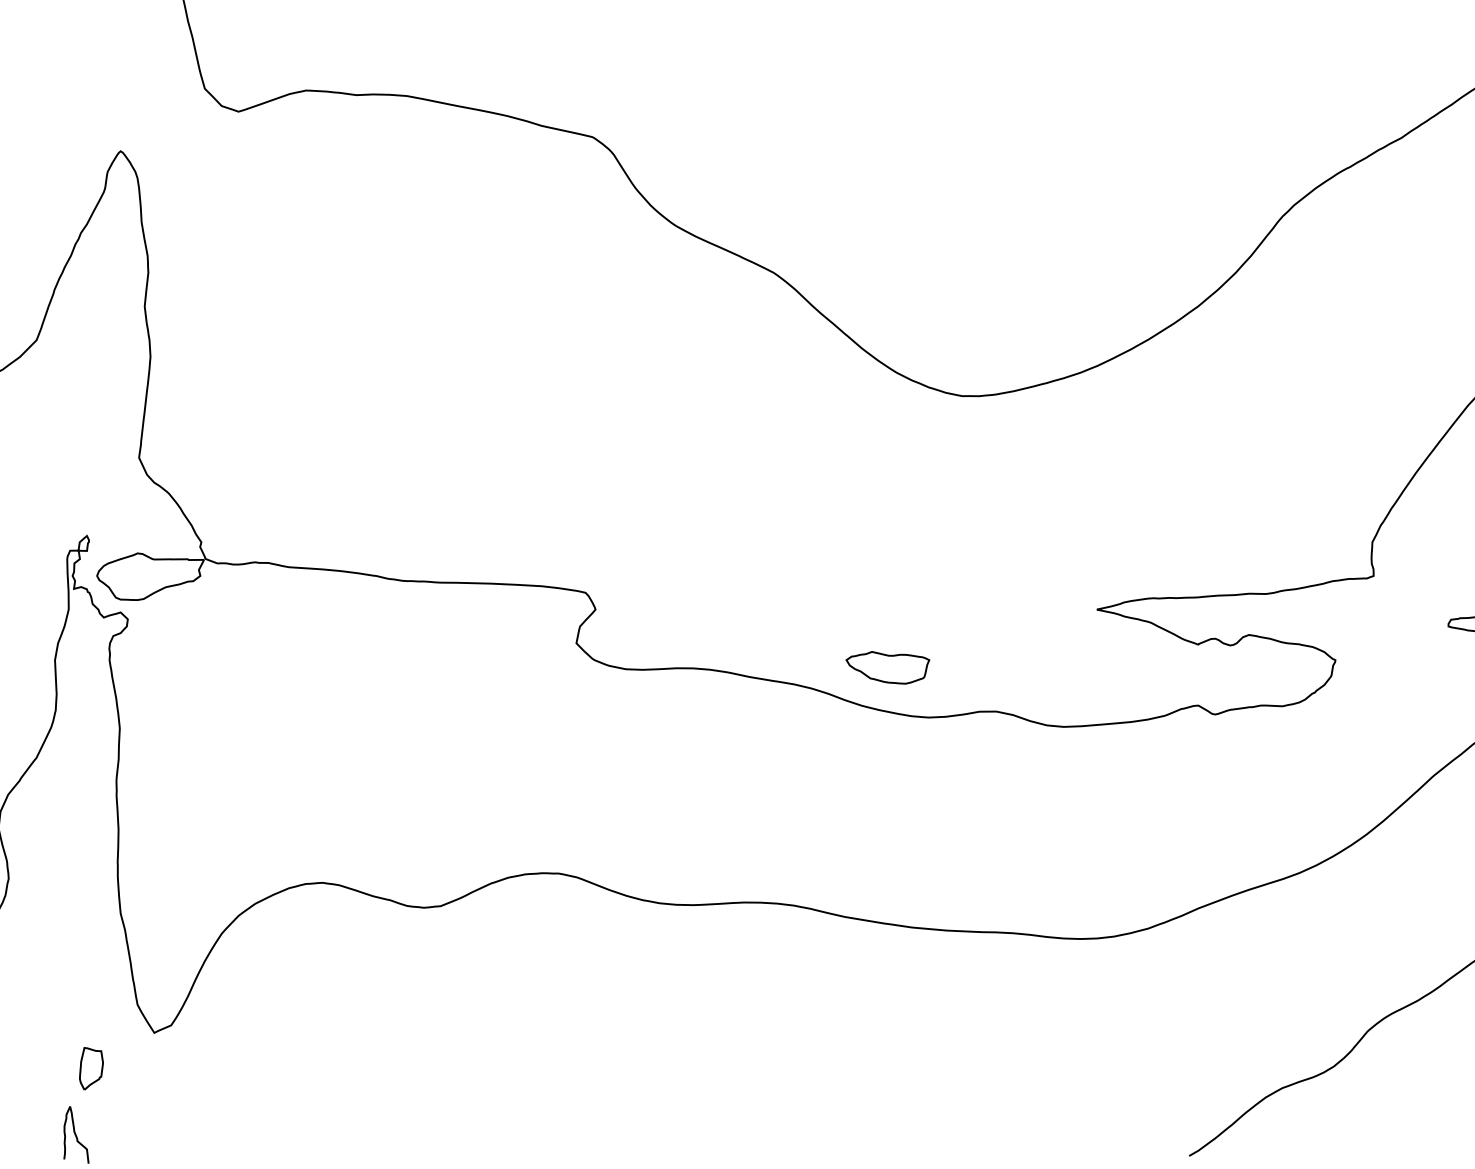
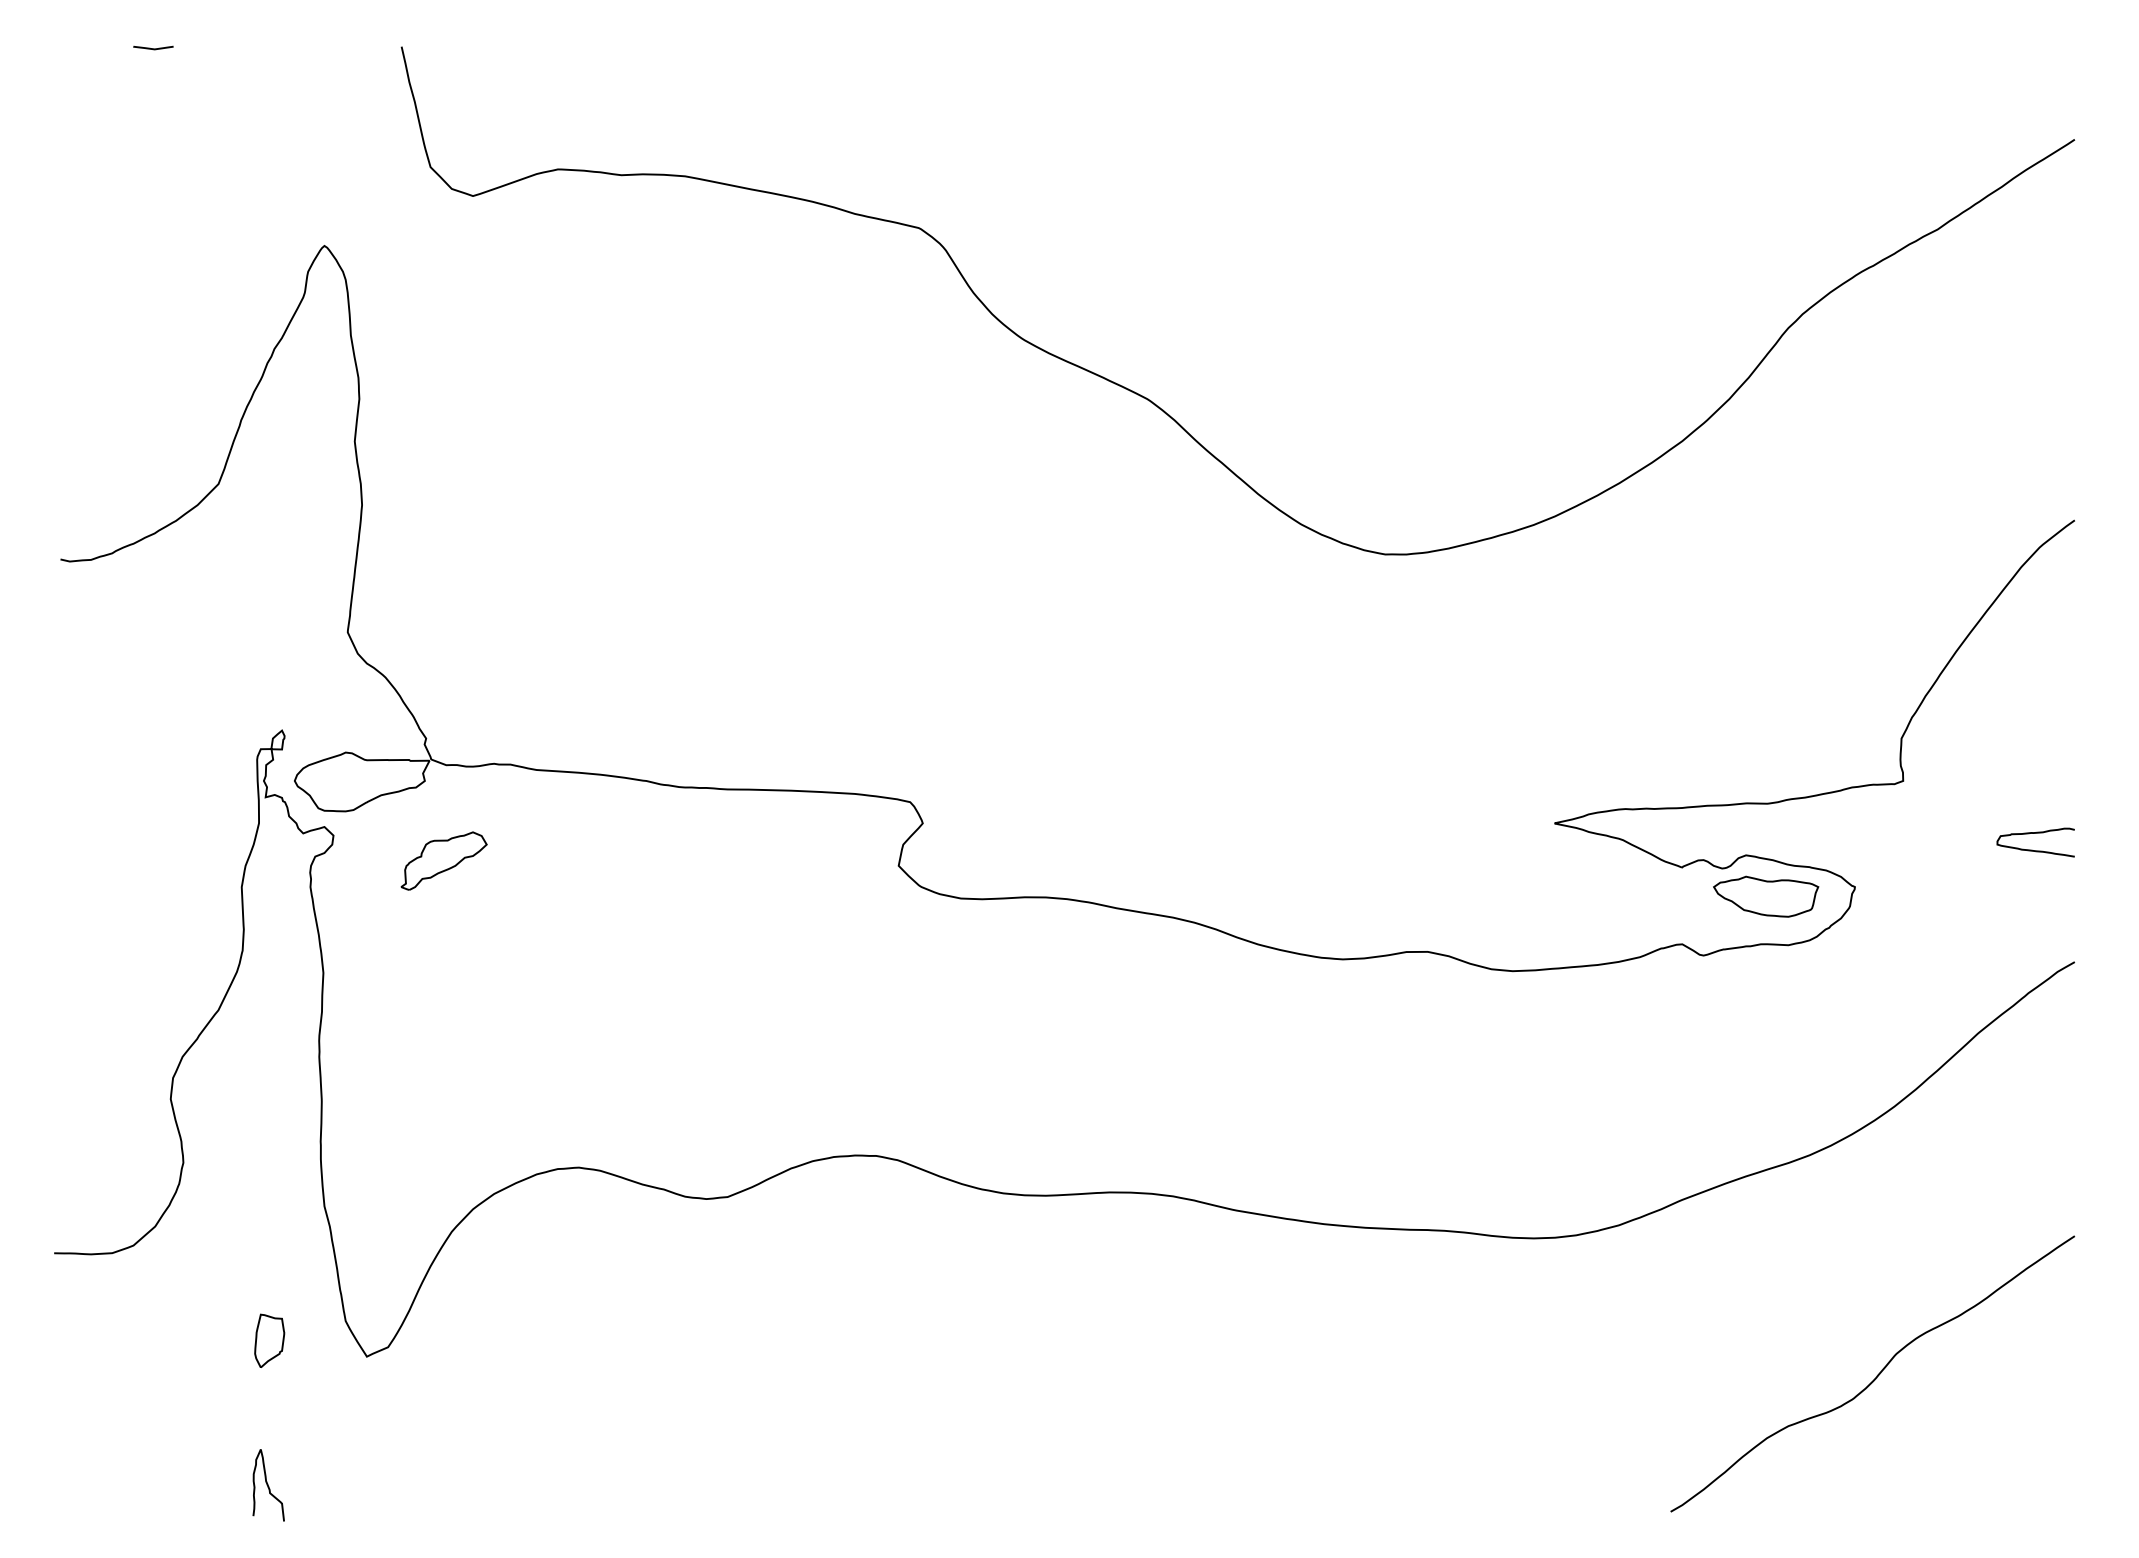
part: (215, 639) -> (443, 860), added
part: (888, 667) -> (1766, 896), moved
part: (91, 1068) -> (269, 1340), moved

